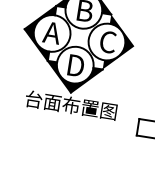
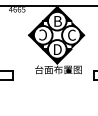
text: (52, 32) -> (43, 34), A -> C

